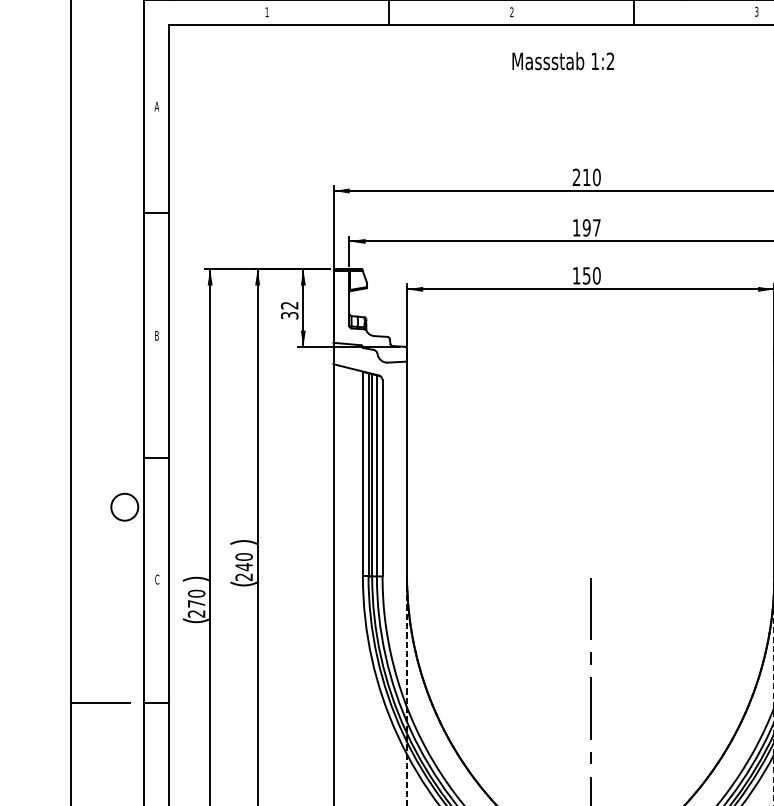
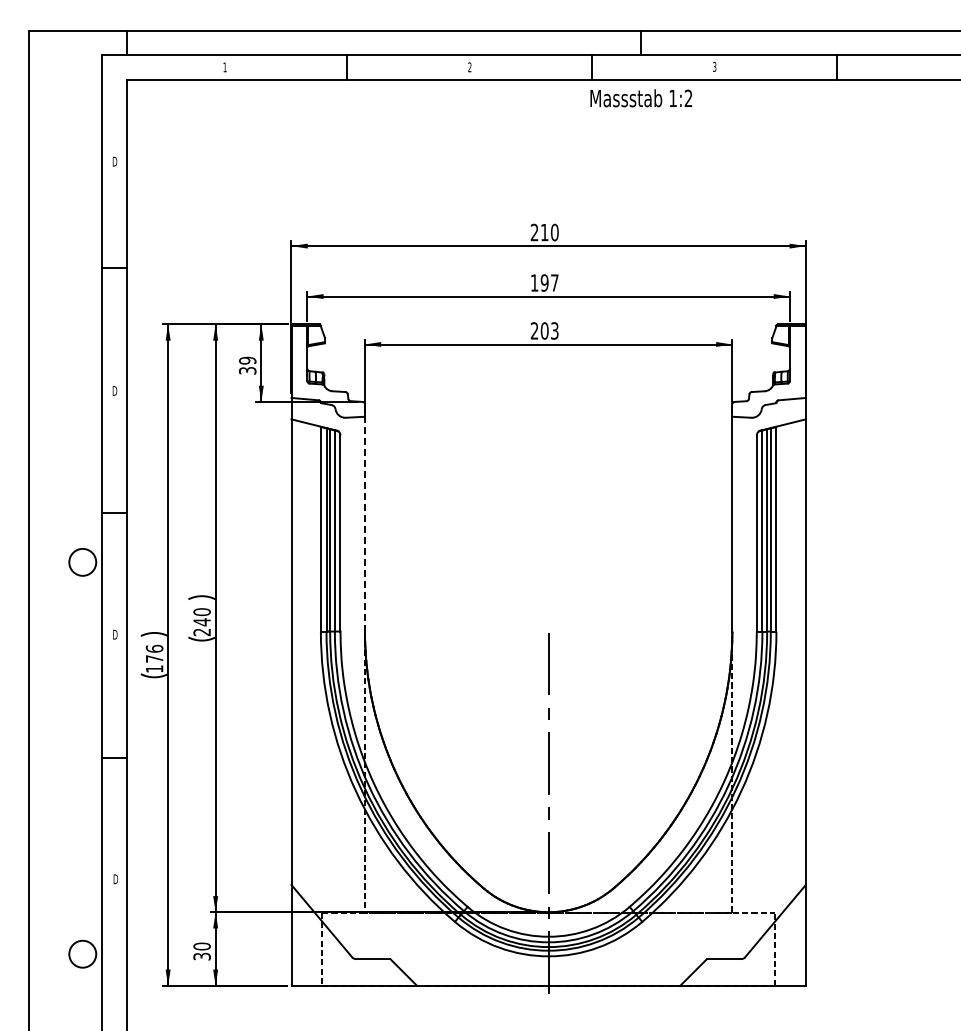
text: (562, 61) -> (640, 98), moved
text: (156, 106) -> (114, 161), A -> D
text: (586, 275) -> (544, 330), 150 -> 203
text: (289, 305) -> (247, 360), 32 -> 39
text: (156, 335) -> (114, 390), B -> D
line: (406, 468) -> (364, 523), solid -> dashed
text: (157, 579) -> (115, 634), C -> D
text: (196, 603) -> (154, 658), 270 -> 176
line: (99, 703) -> (57, 758), removed

